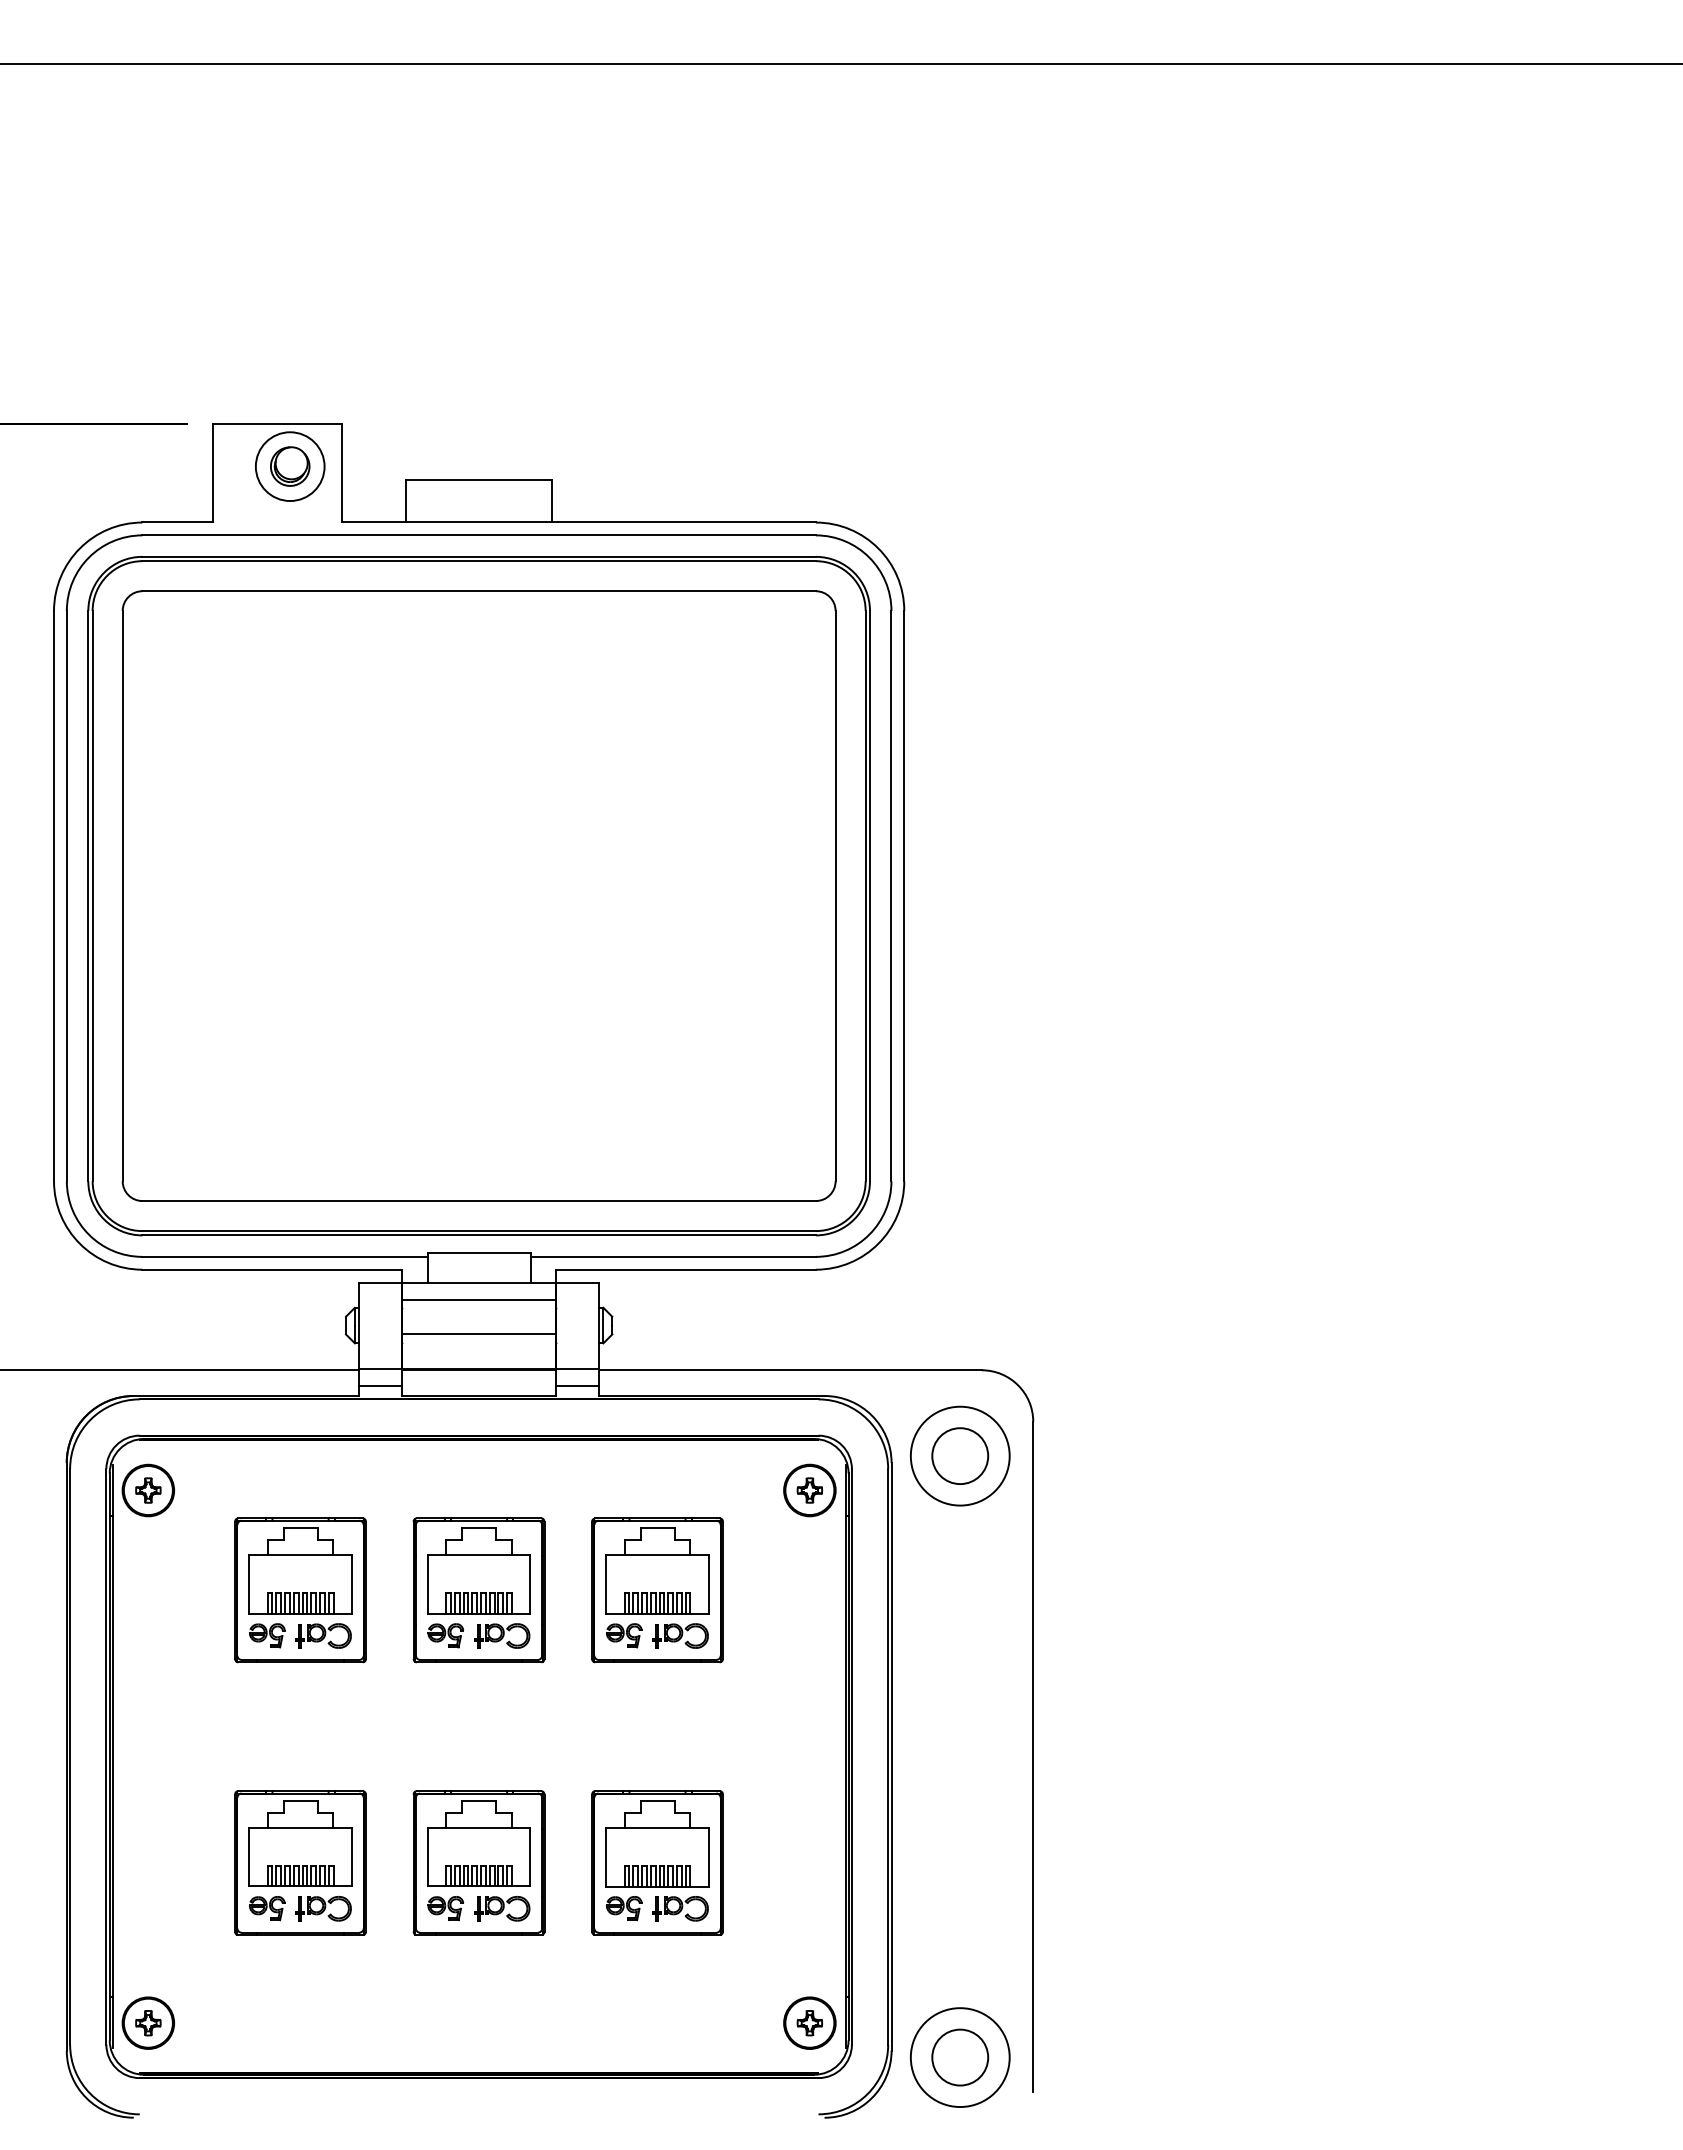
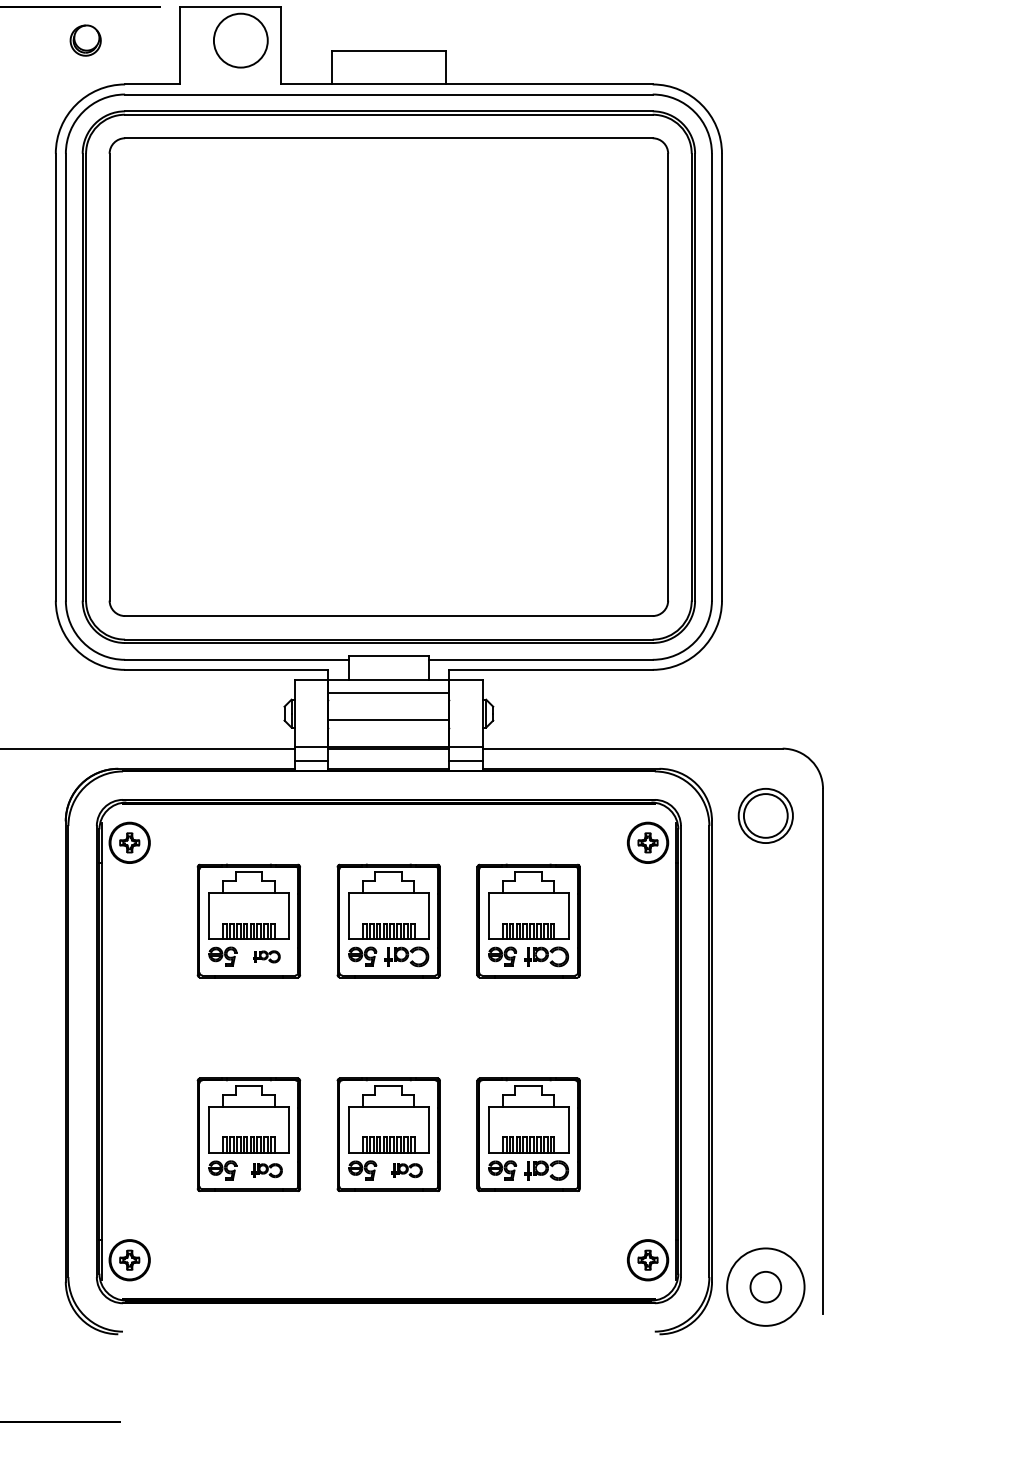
part: (290, 466) -> (85, 40), moved
circle: (959, 1455) -> (765, 815), size x0.7
part: (323, 1635) -> (266, 956), size x0.6
part: (323, 1908) -> (266, 1170), size x0.7
part: (502, 1908) -> (407, 1170), size x0.7
circle: (960, 2057) -> (766, 1287), size x0.7

